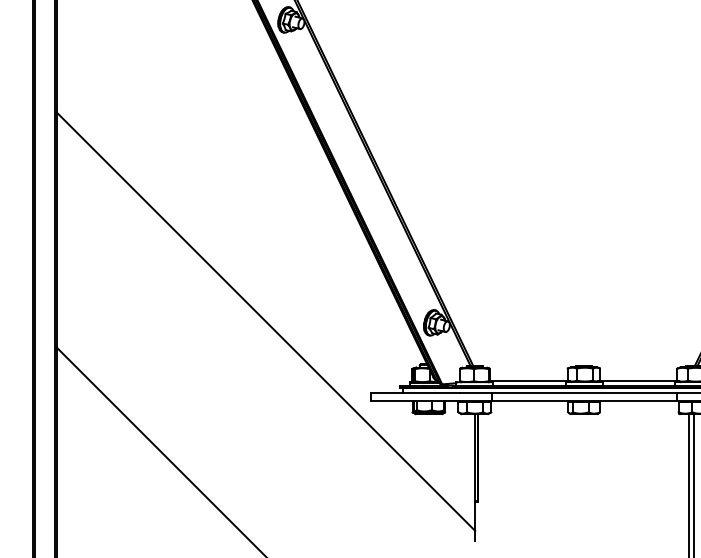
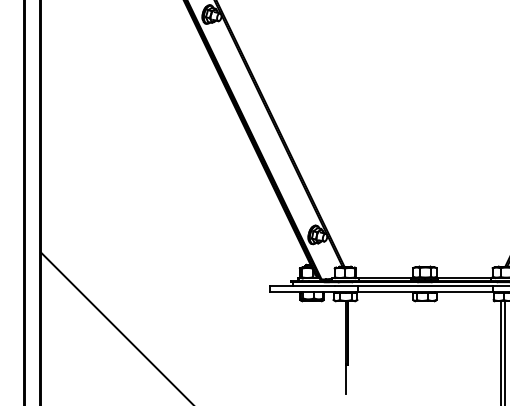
line: (265, 320) -> (193, 233), removed

